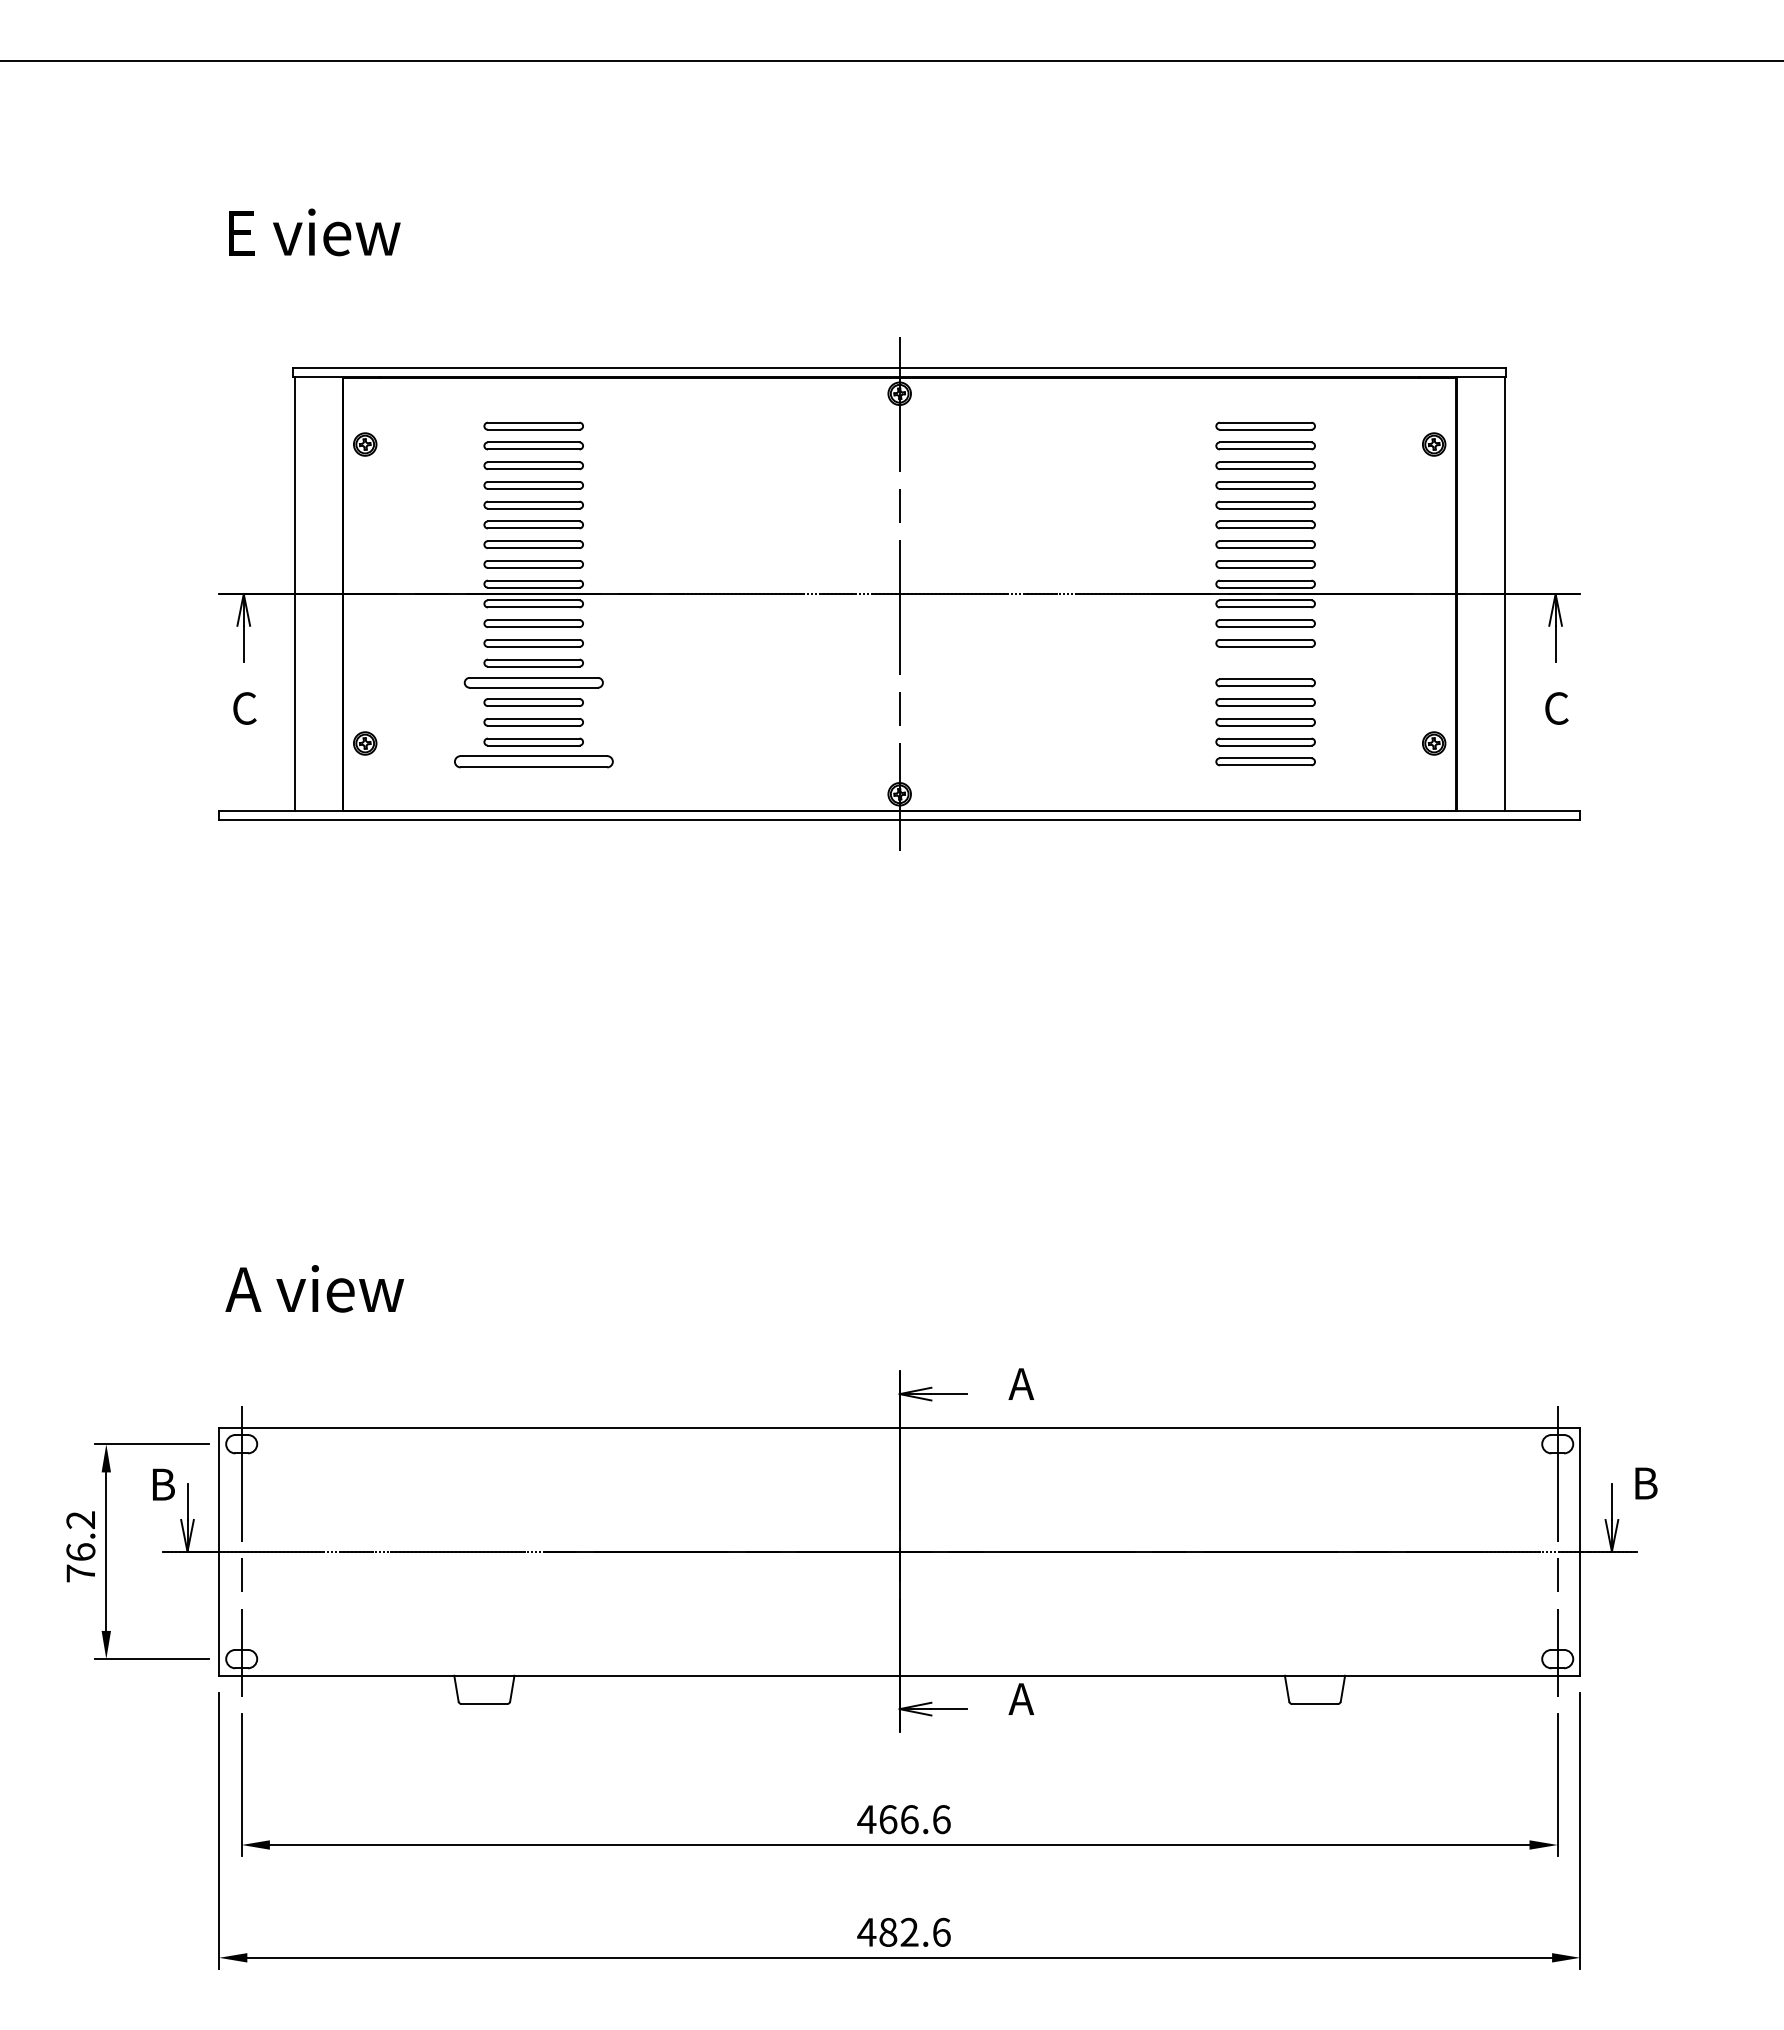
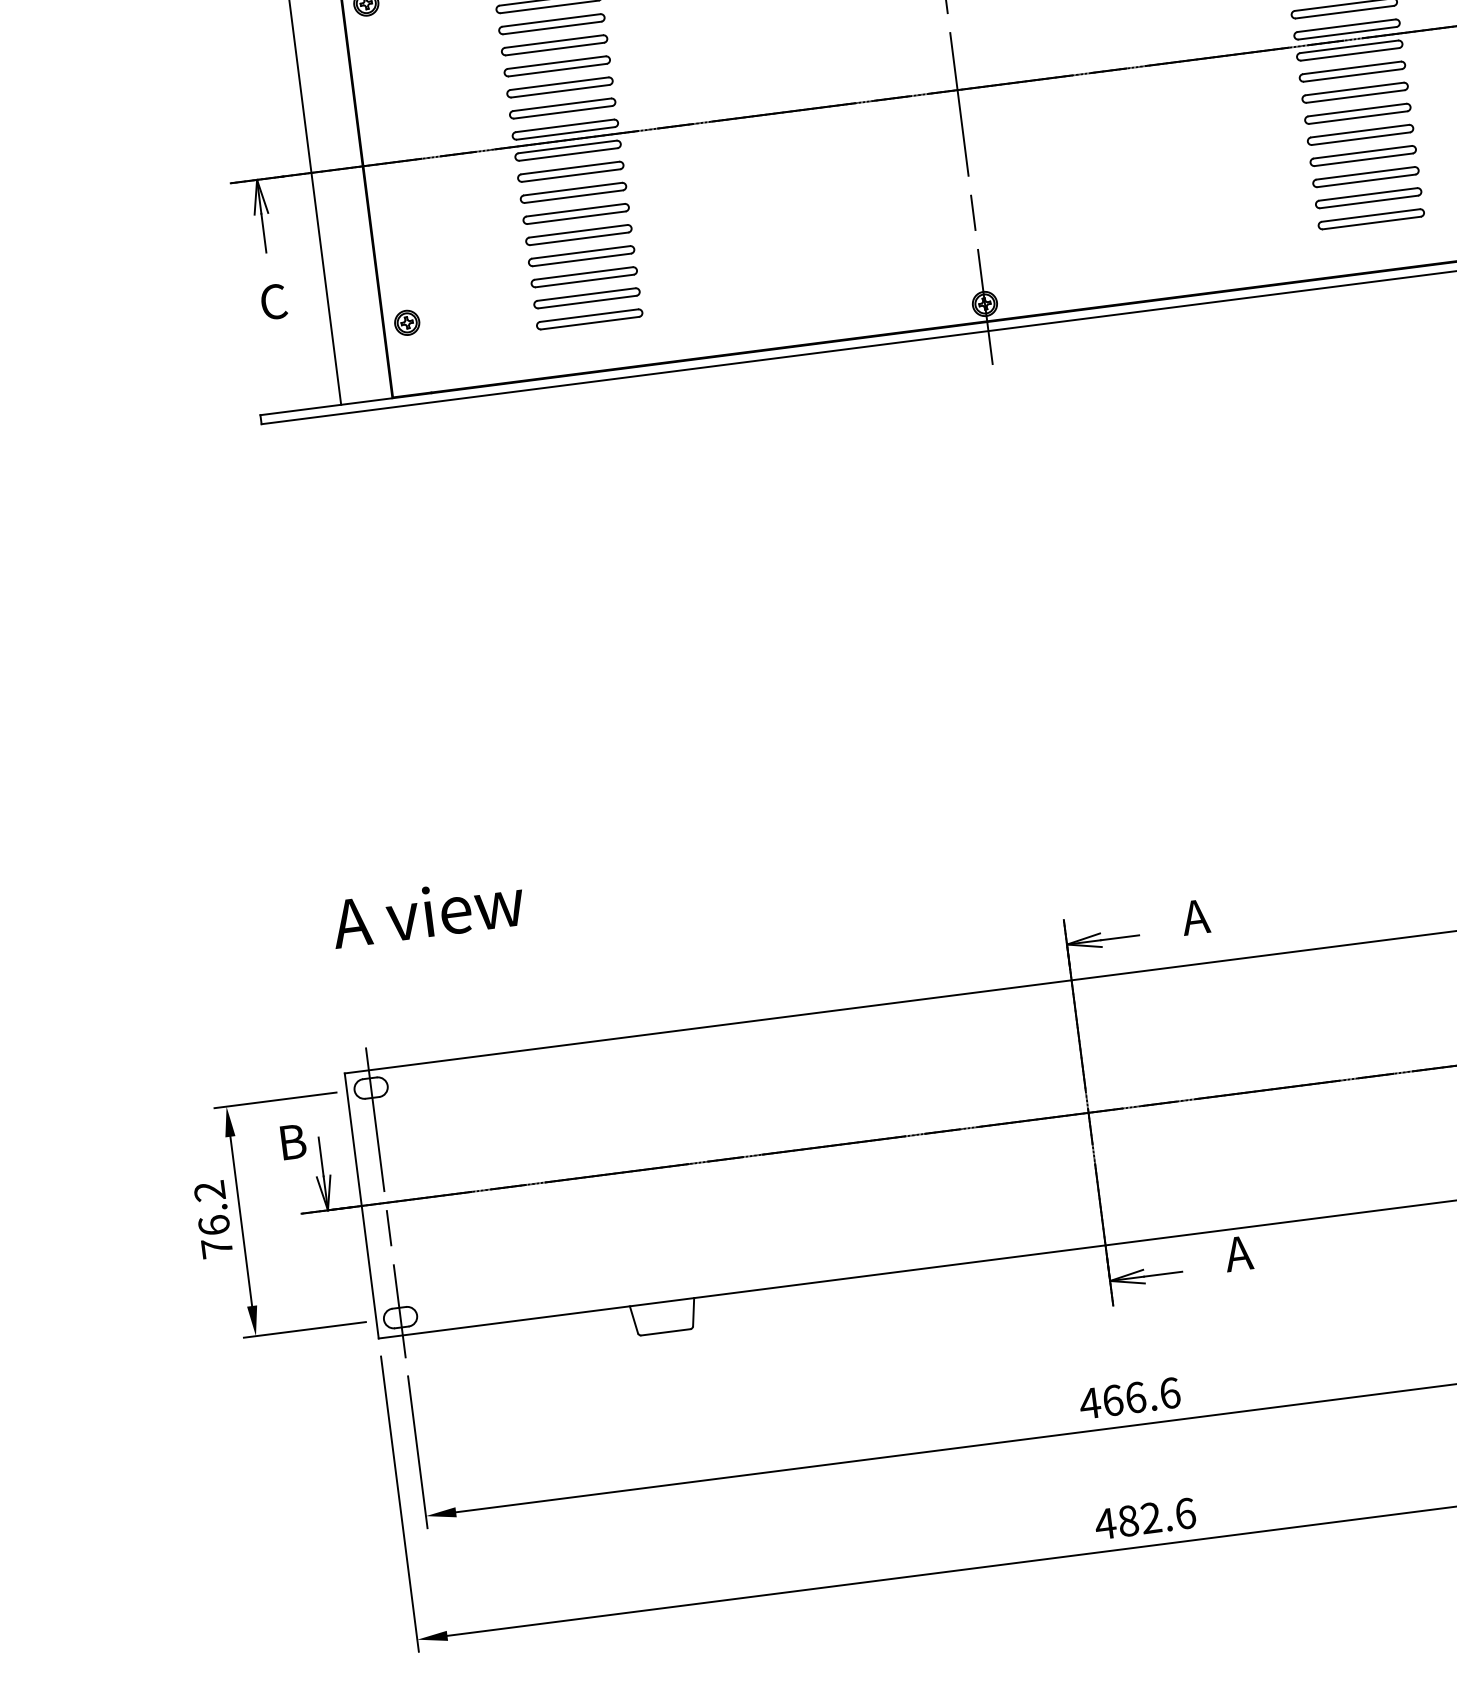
part: (1265, 662) -> (1357, 113), added
part: (533, 682) -> (578, 234), size x0.71
part: (533, 761) -> (589, 319), size x0.62

